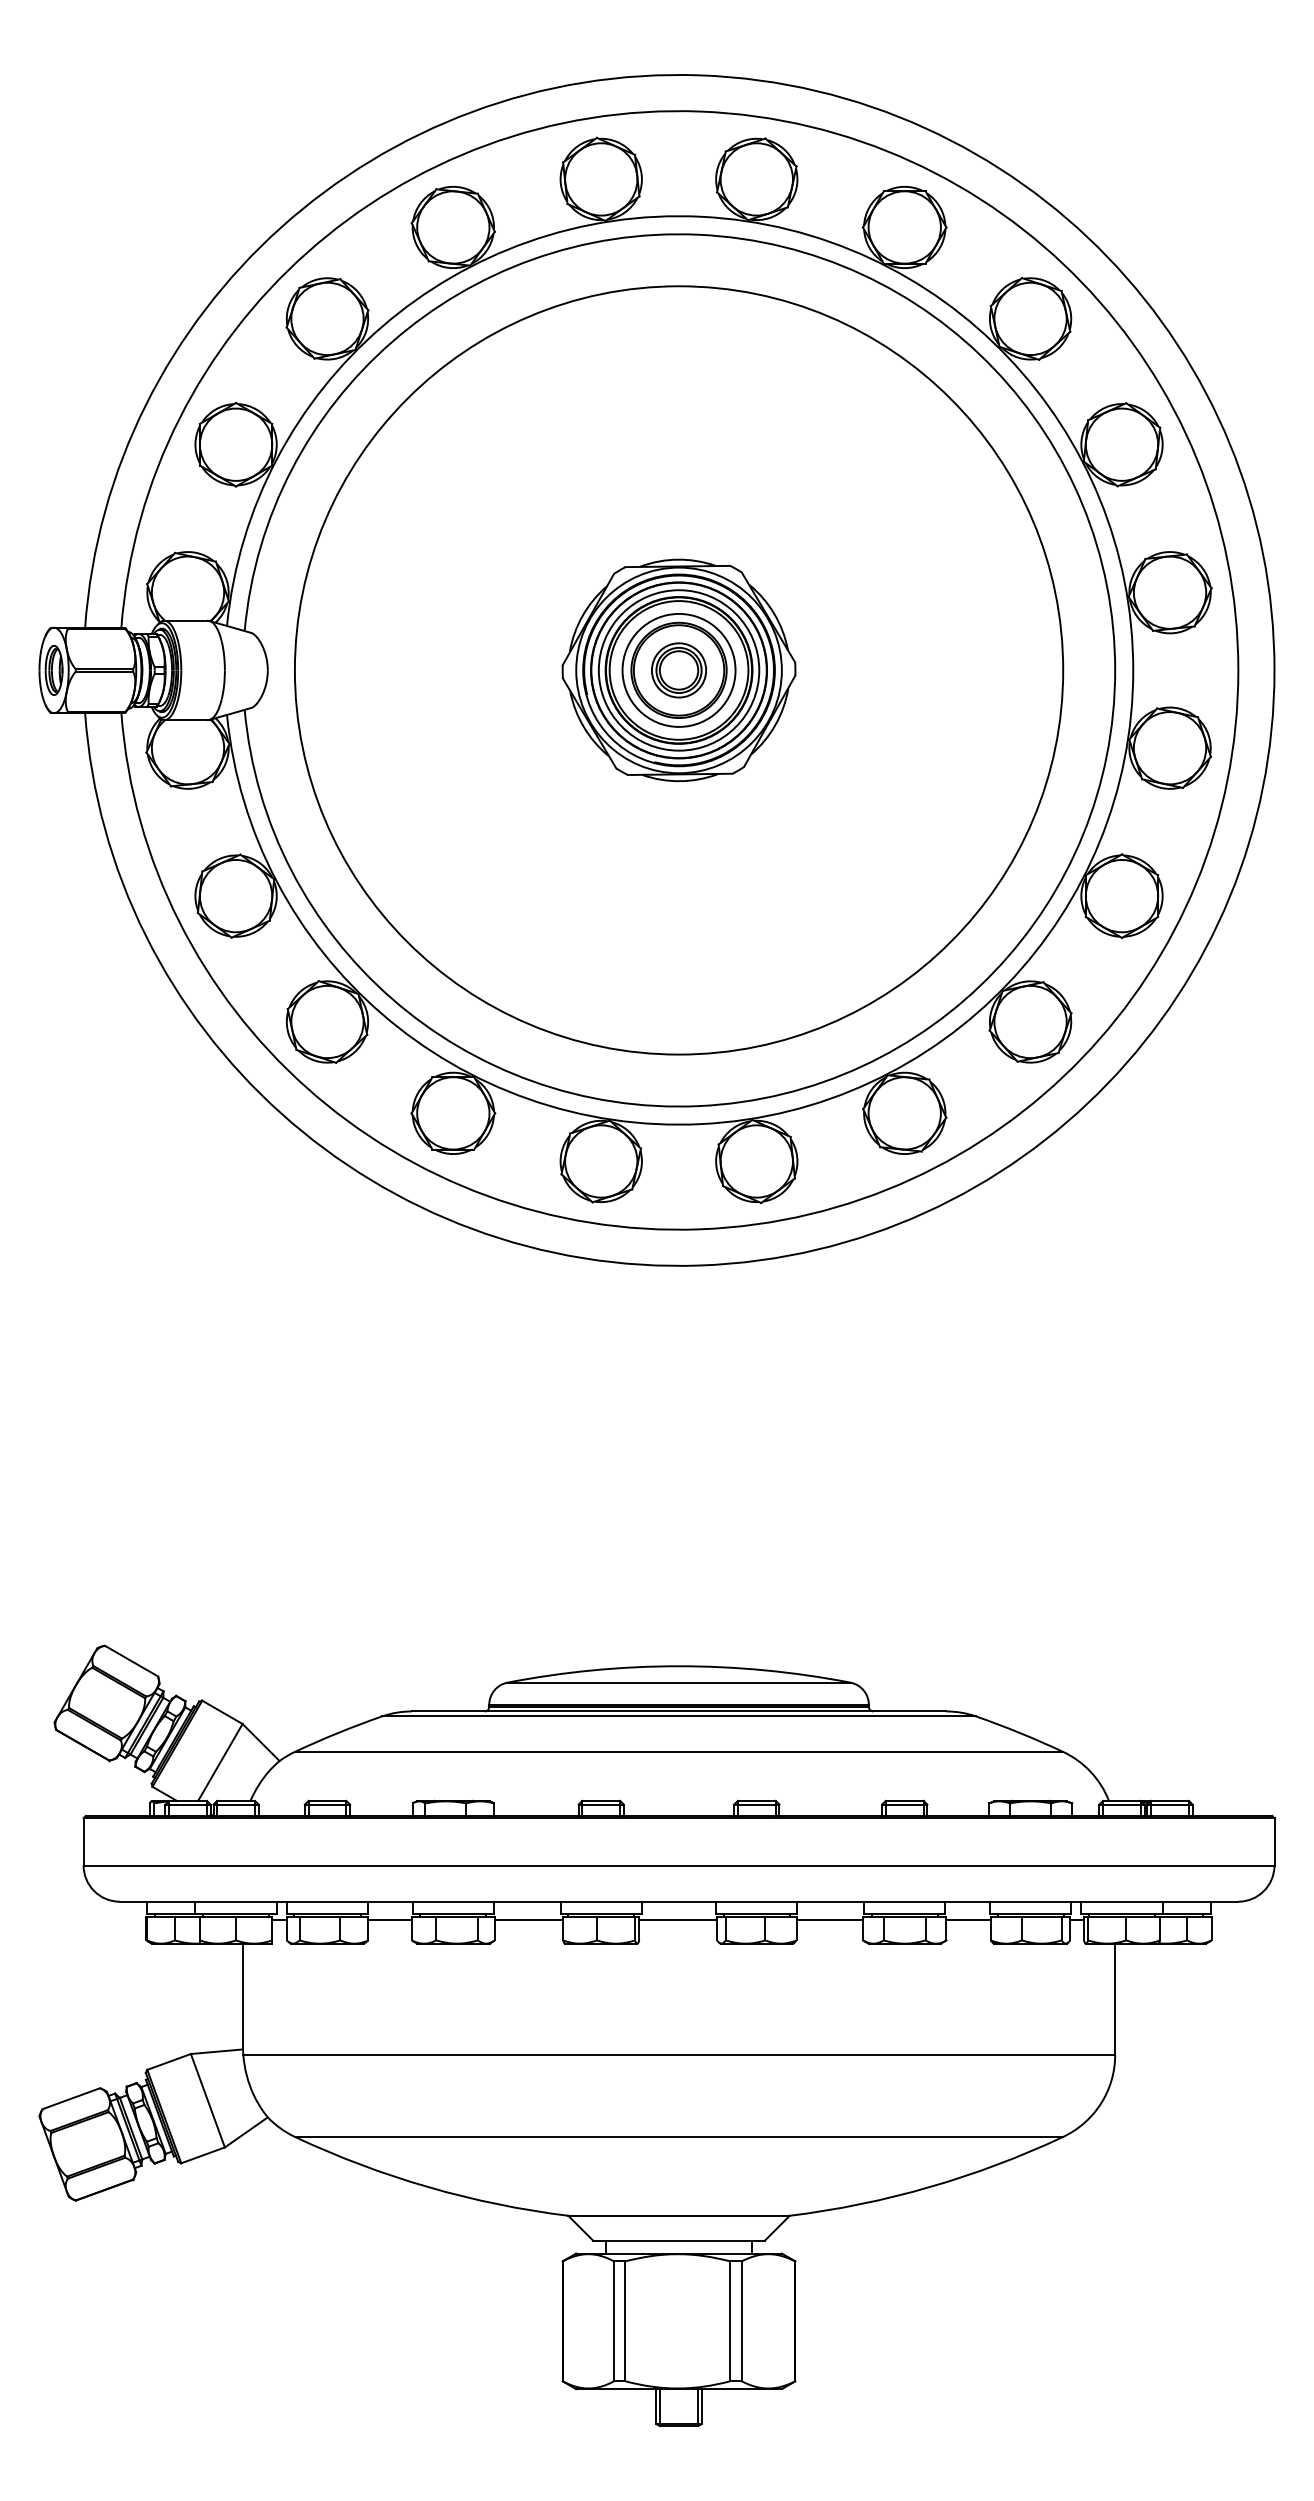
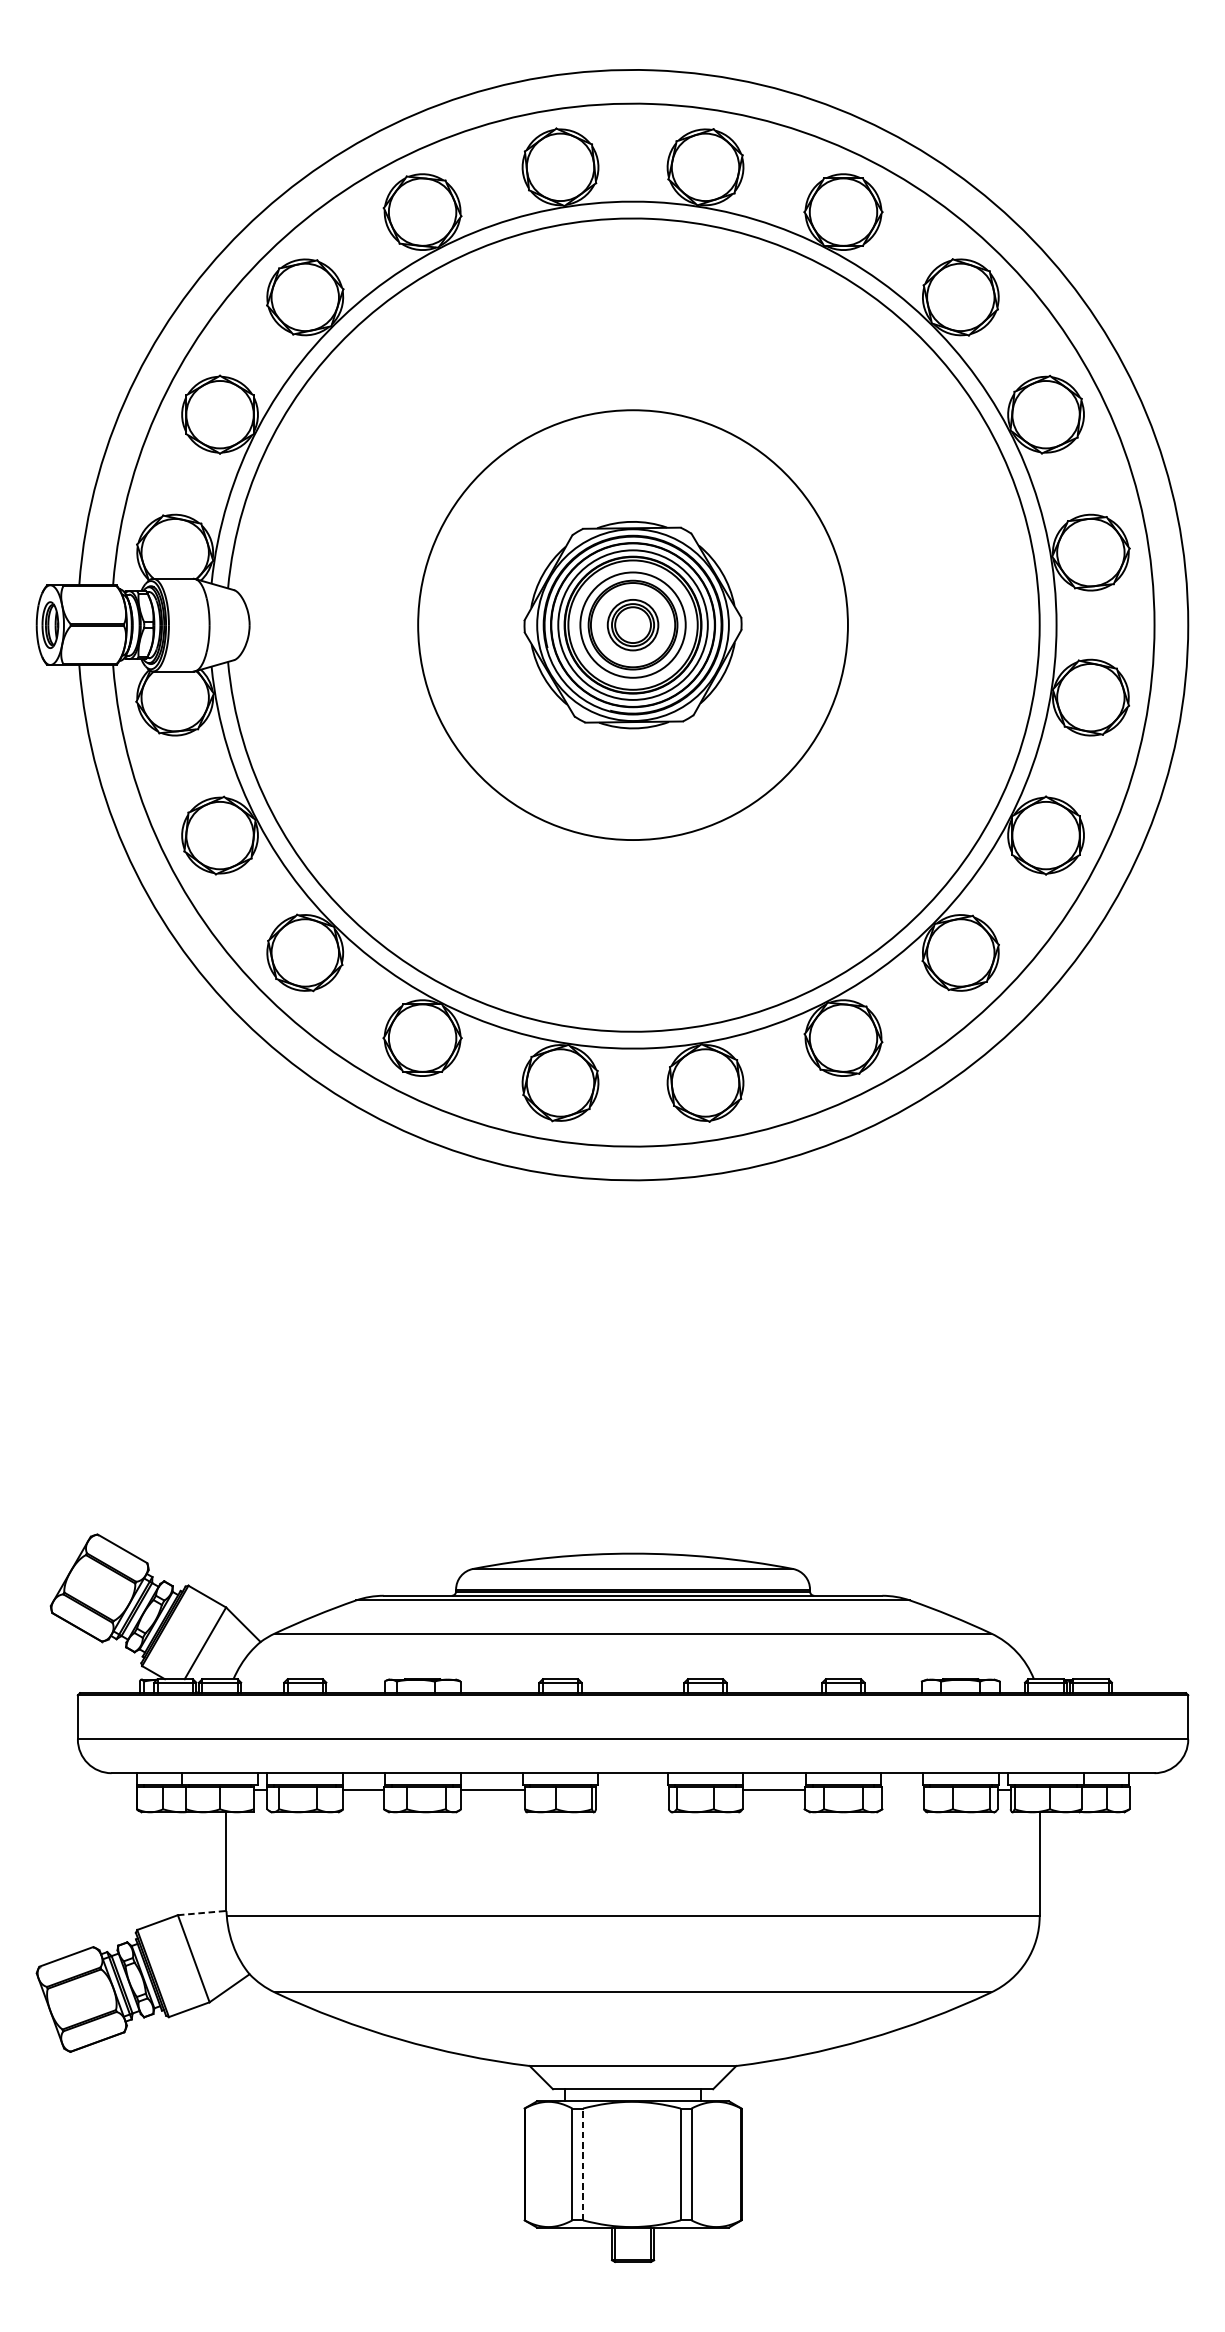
circle: (678, 670) -> (632, 625), size x0.6
line: (678, 1919) -> (632, 1789), removed
line: (968, 1919) -> (902, 1789), removed
line: (217, 2051) -> (202, 1912), solid -> dashed
line: (625, 2321) -> (583, 2164), solid -> dashed

